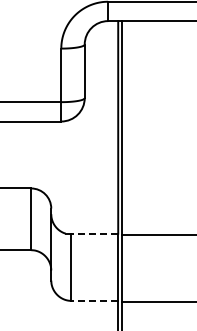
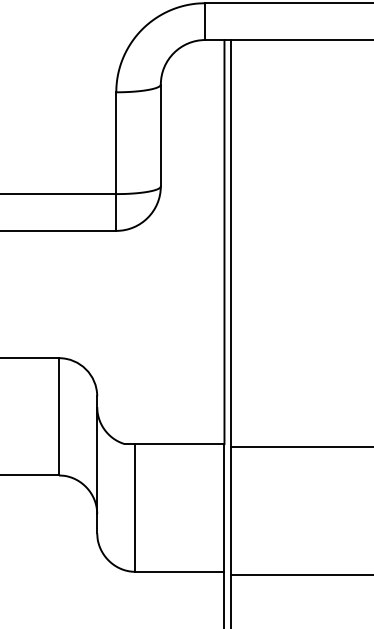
line: (94, 233) -> (179, 443), dashed -> solid
line: (94, 300) -> (179, 571), dashed -> solid

